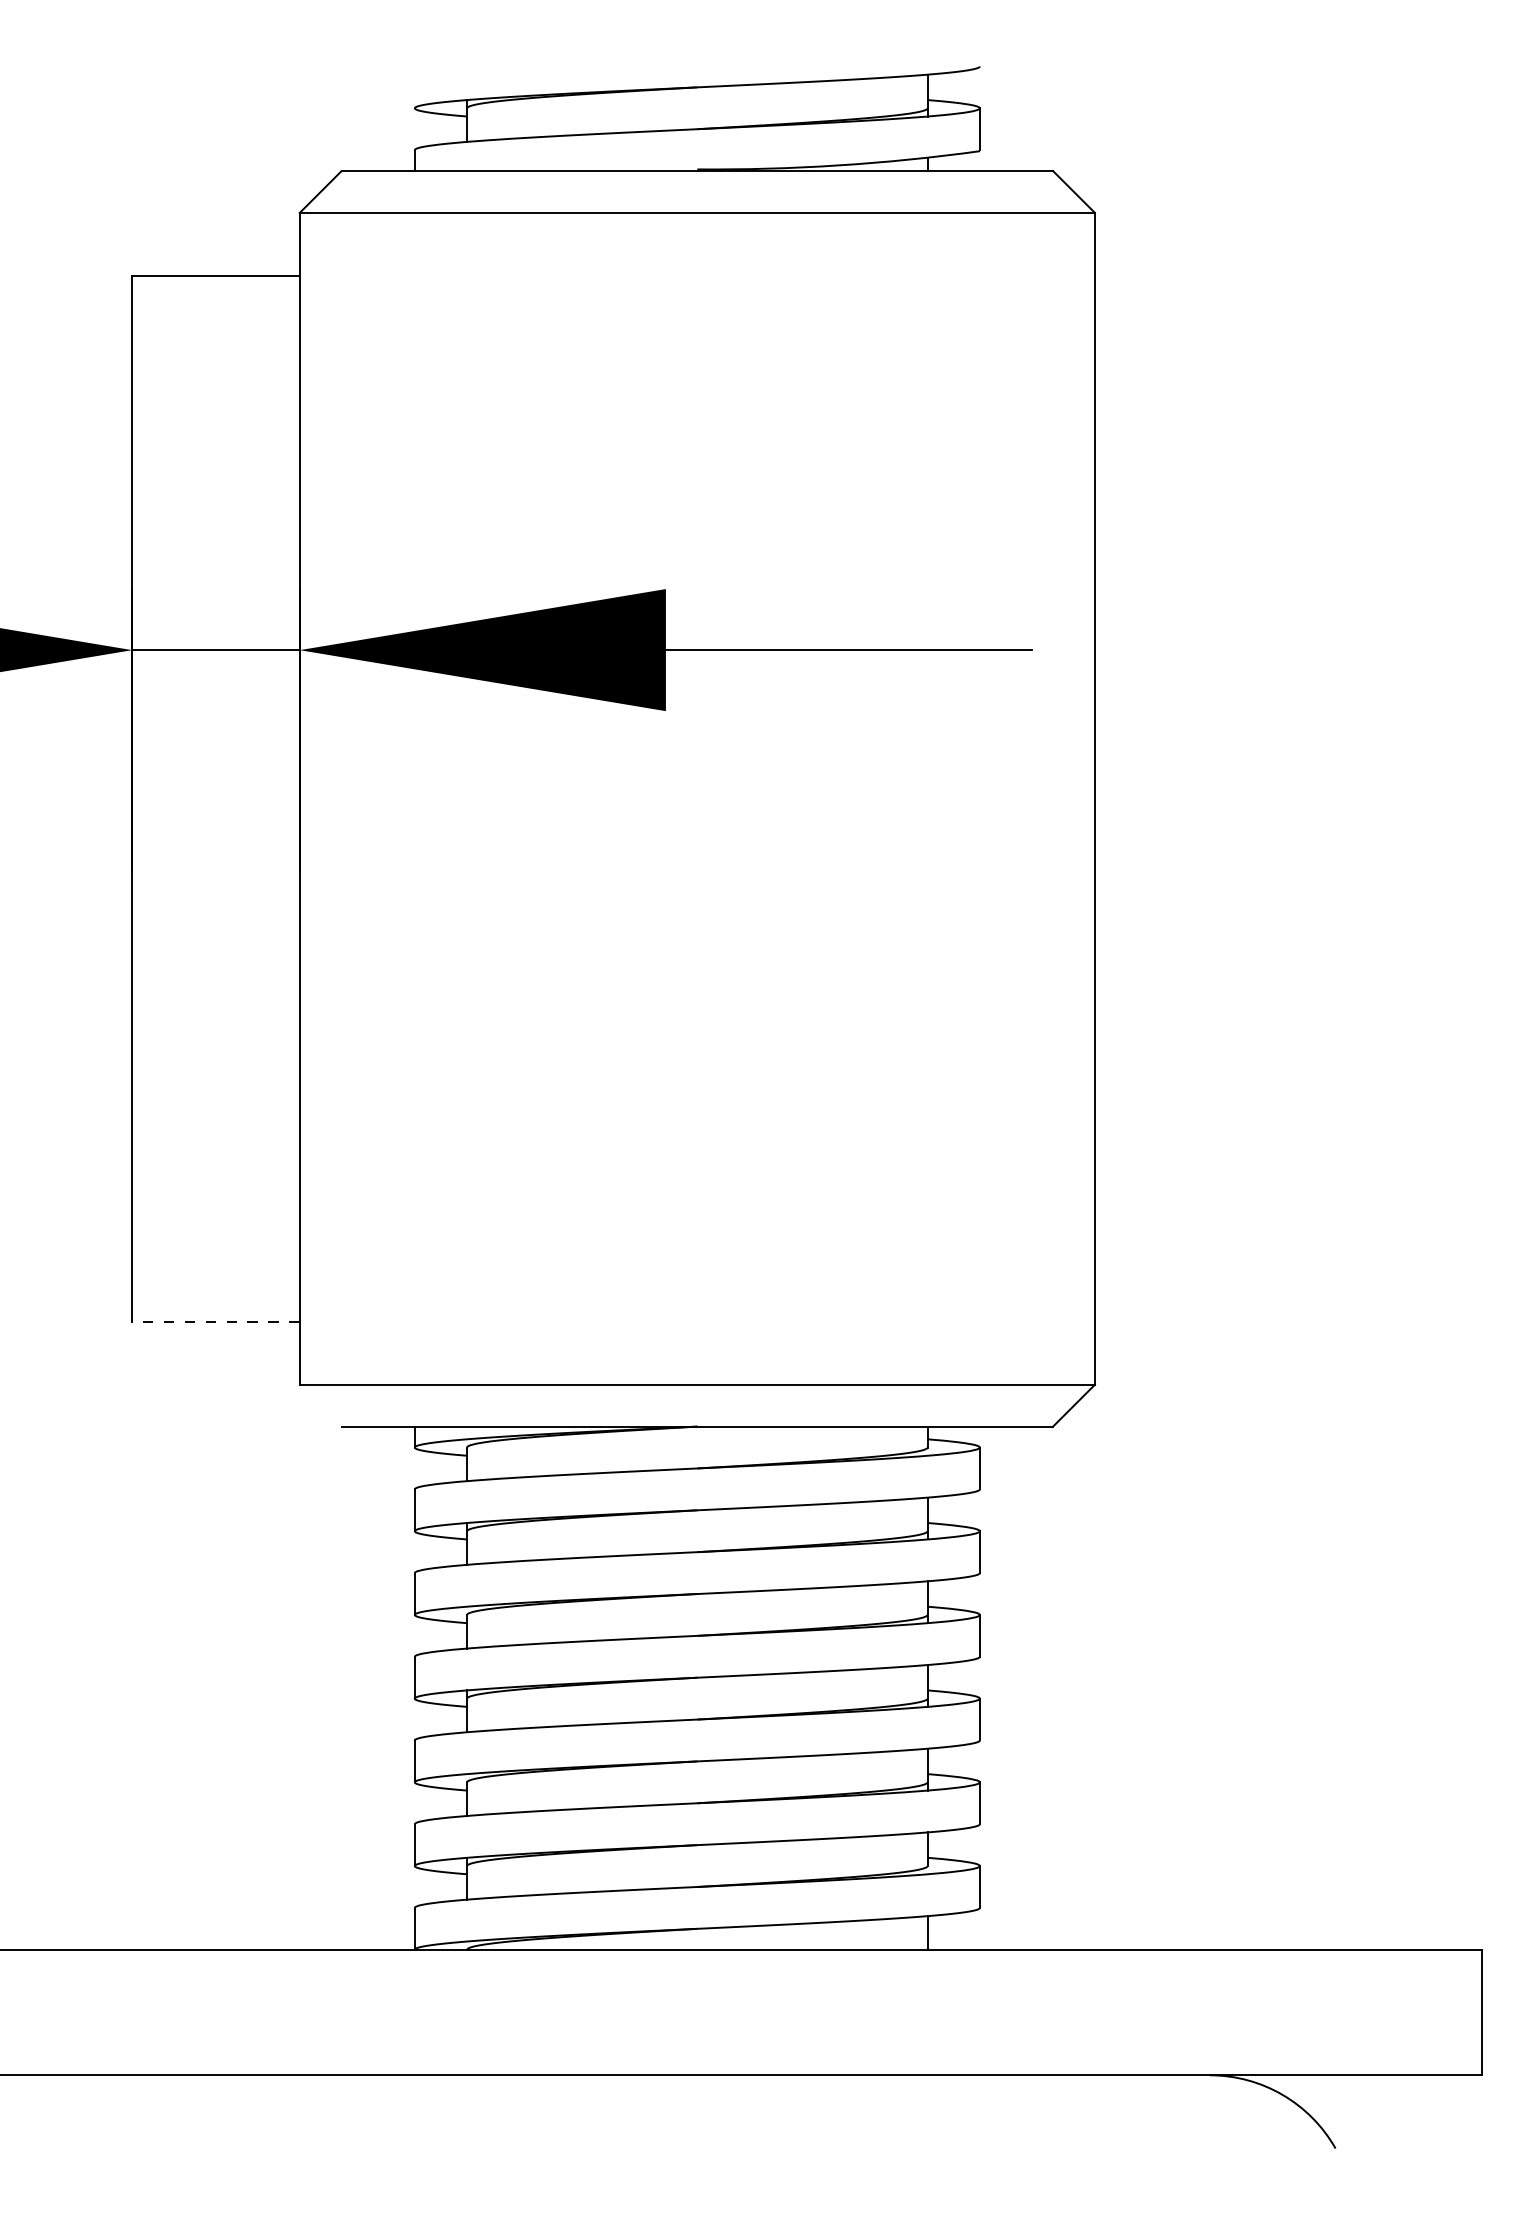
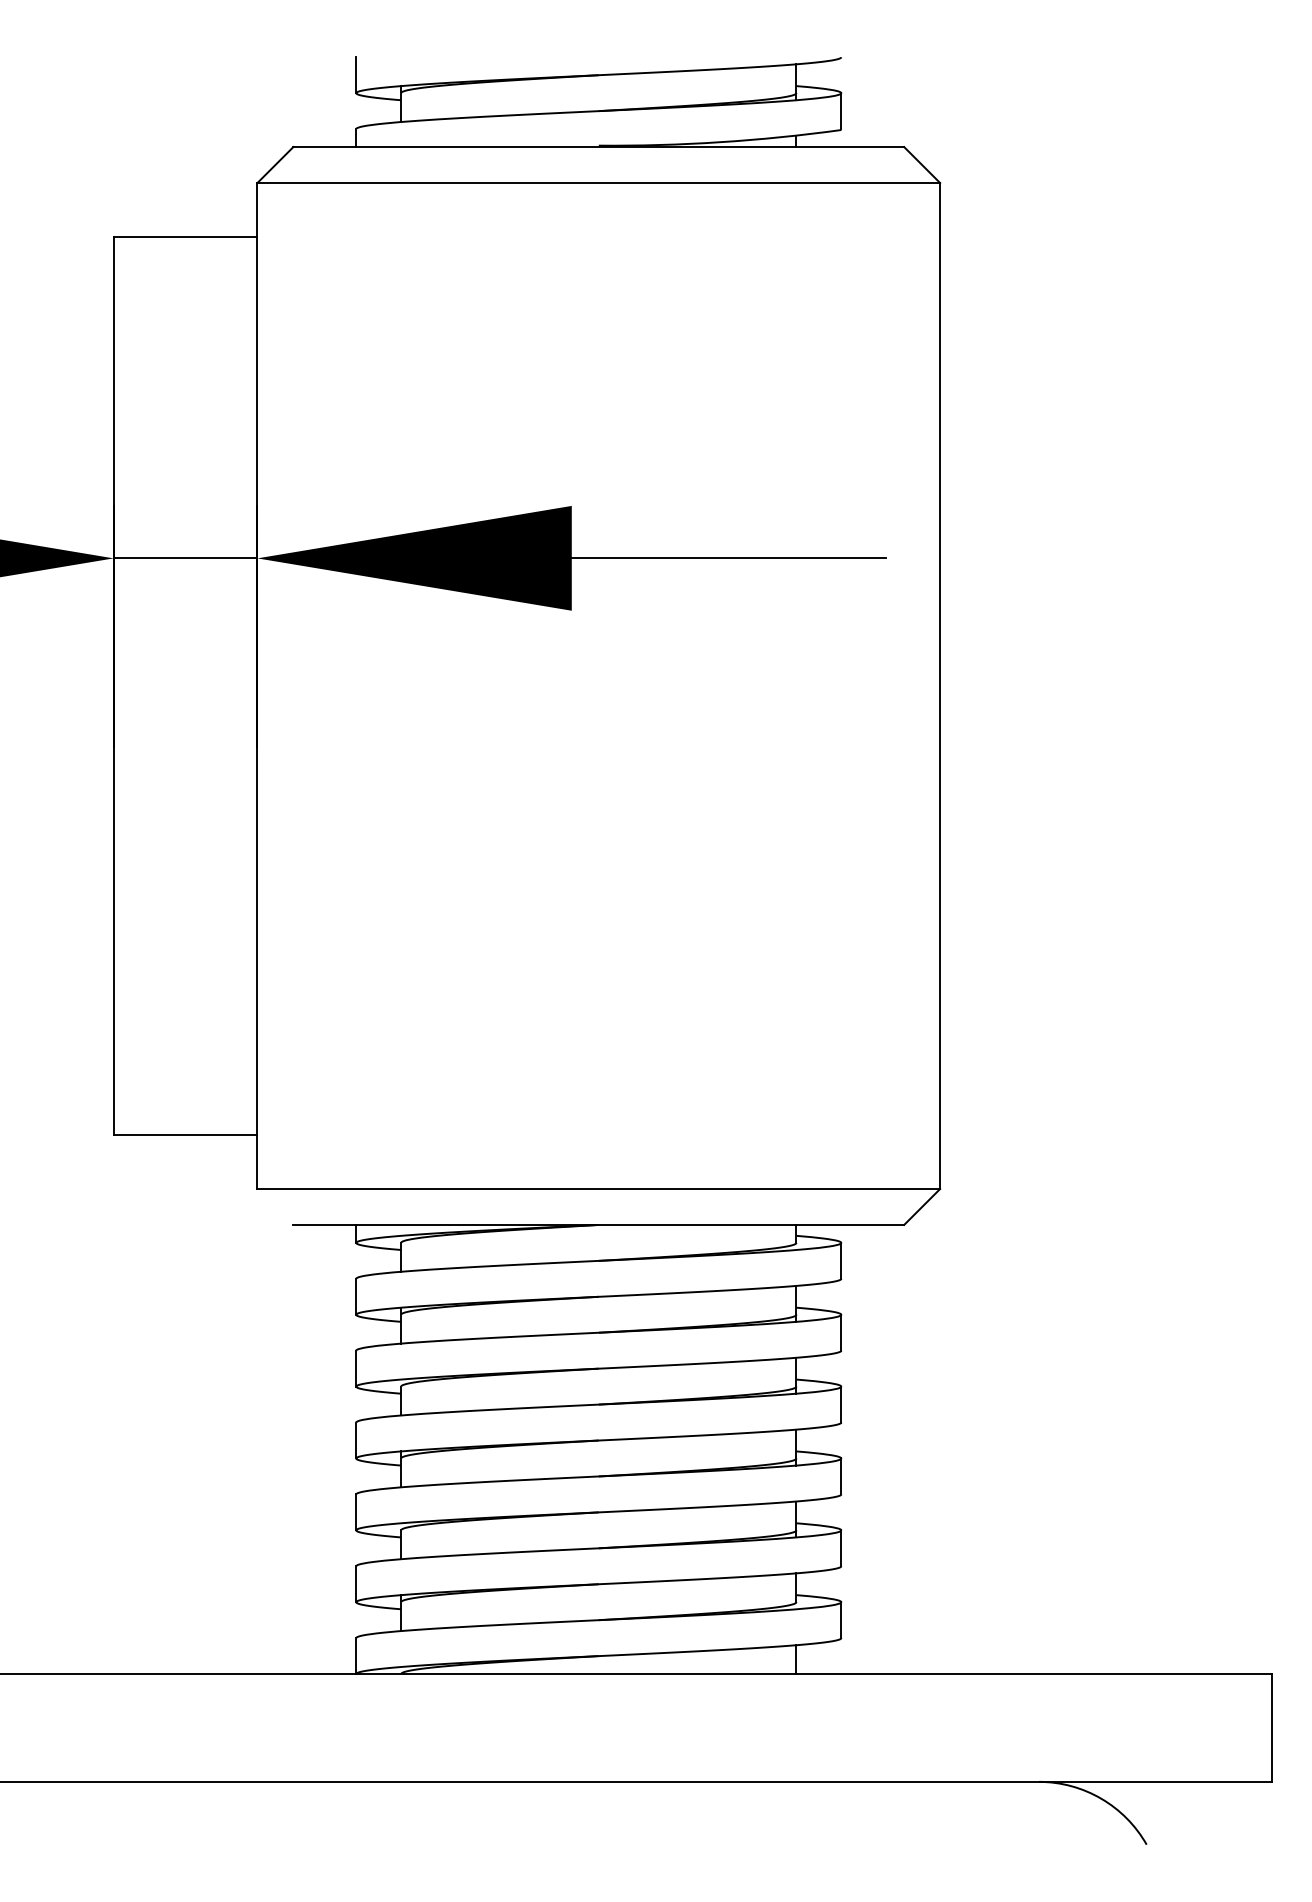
line: (414, 87) -> (355, 75), added
line: (216, 1321) -> (185, 1134), dashed -> solid

